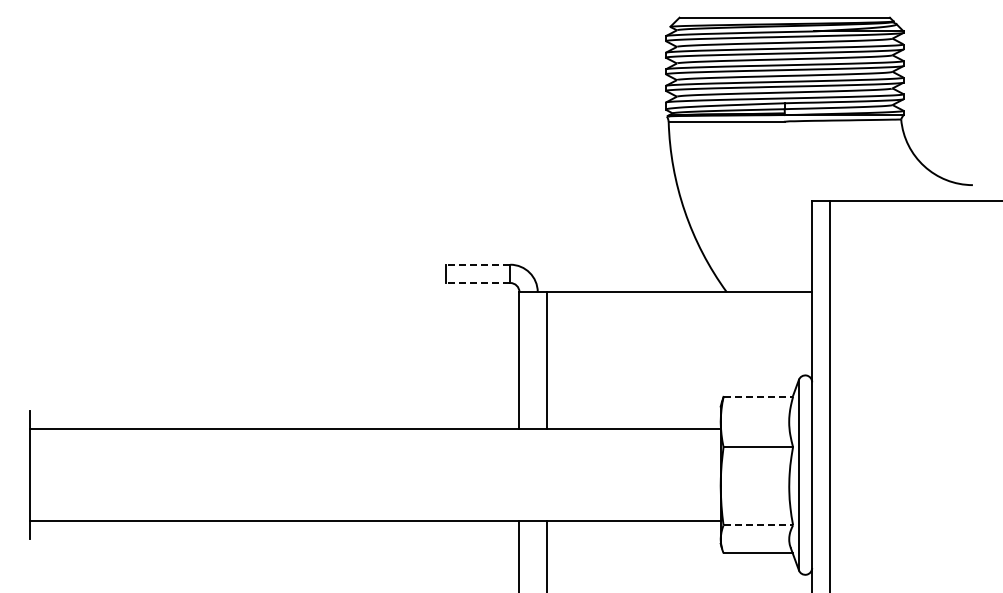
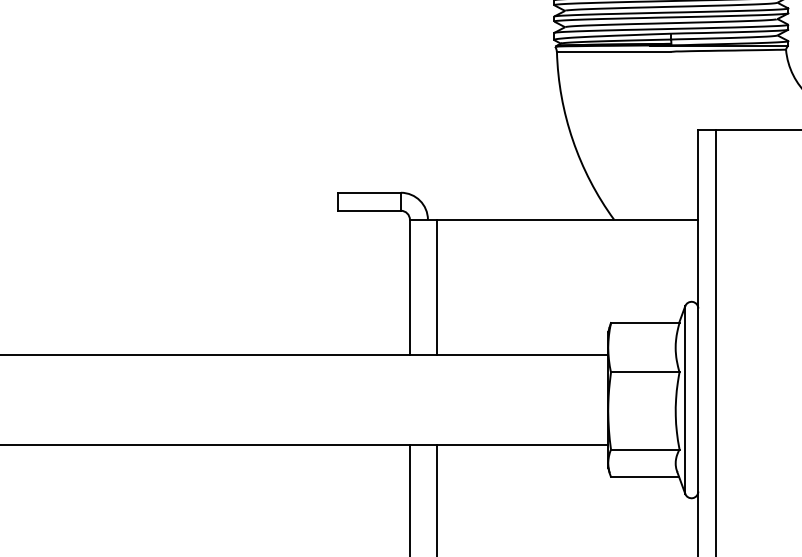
line: (477, 264) -> (368, 192), dashed -> solid
line: (477, 283) -> (368, 211), dashed -> solid
line: (758, 396) -> (645, 322), dashed -> solid
line: (758, 525) -> (645, 449), dashed -> solid

